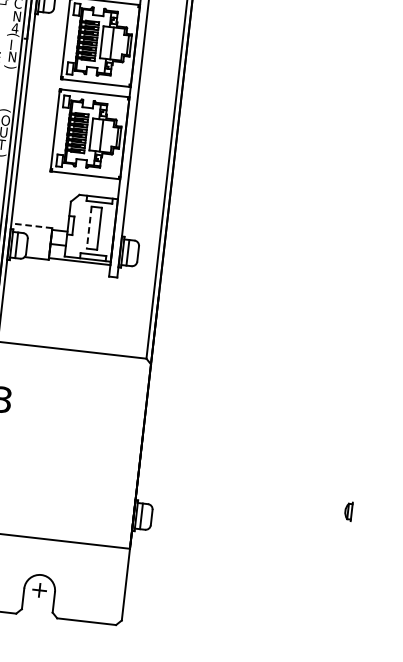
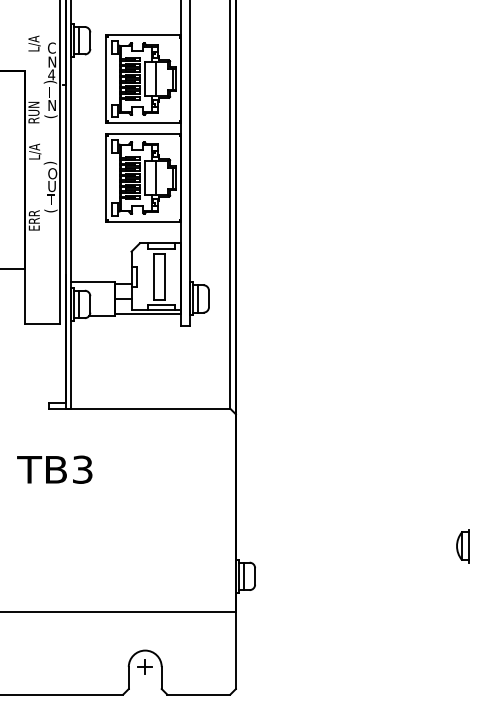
line: (32, 225) -> (93, 281), dashed -> solid
line: (89, 227) -> (154, 276), dashed -> solid
part: (348, 511) -> (462, 546), size x1.67

